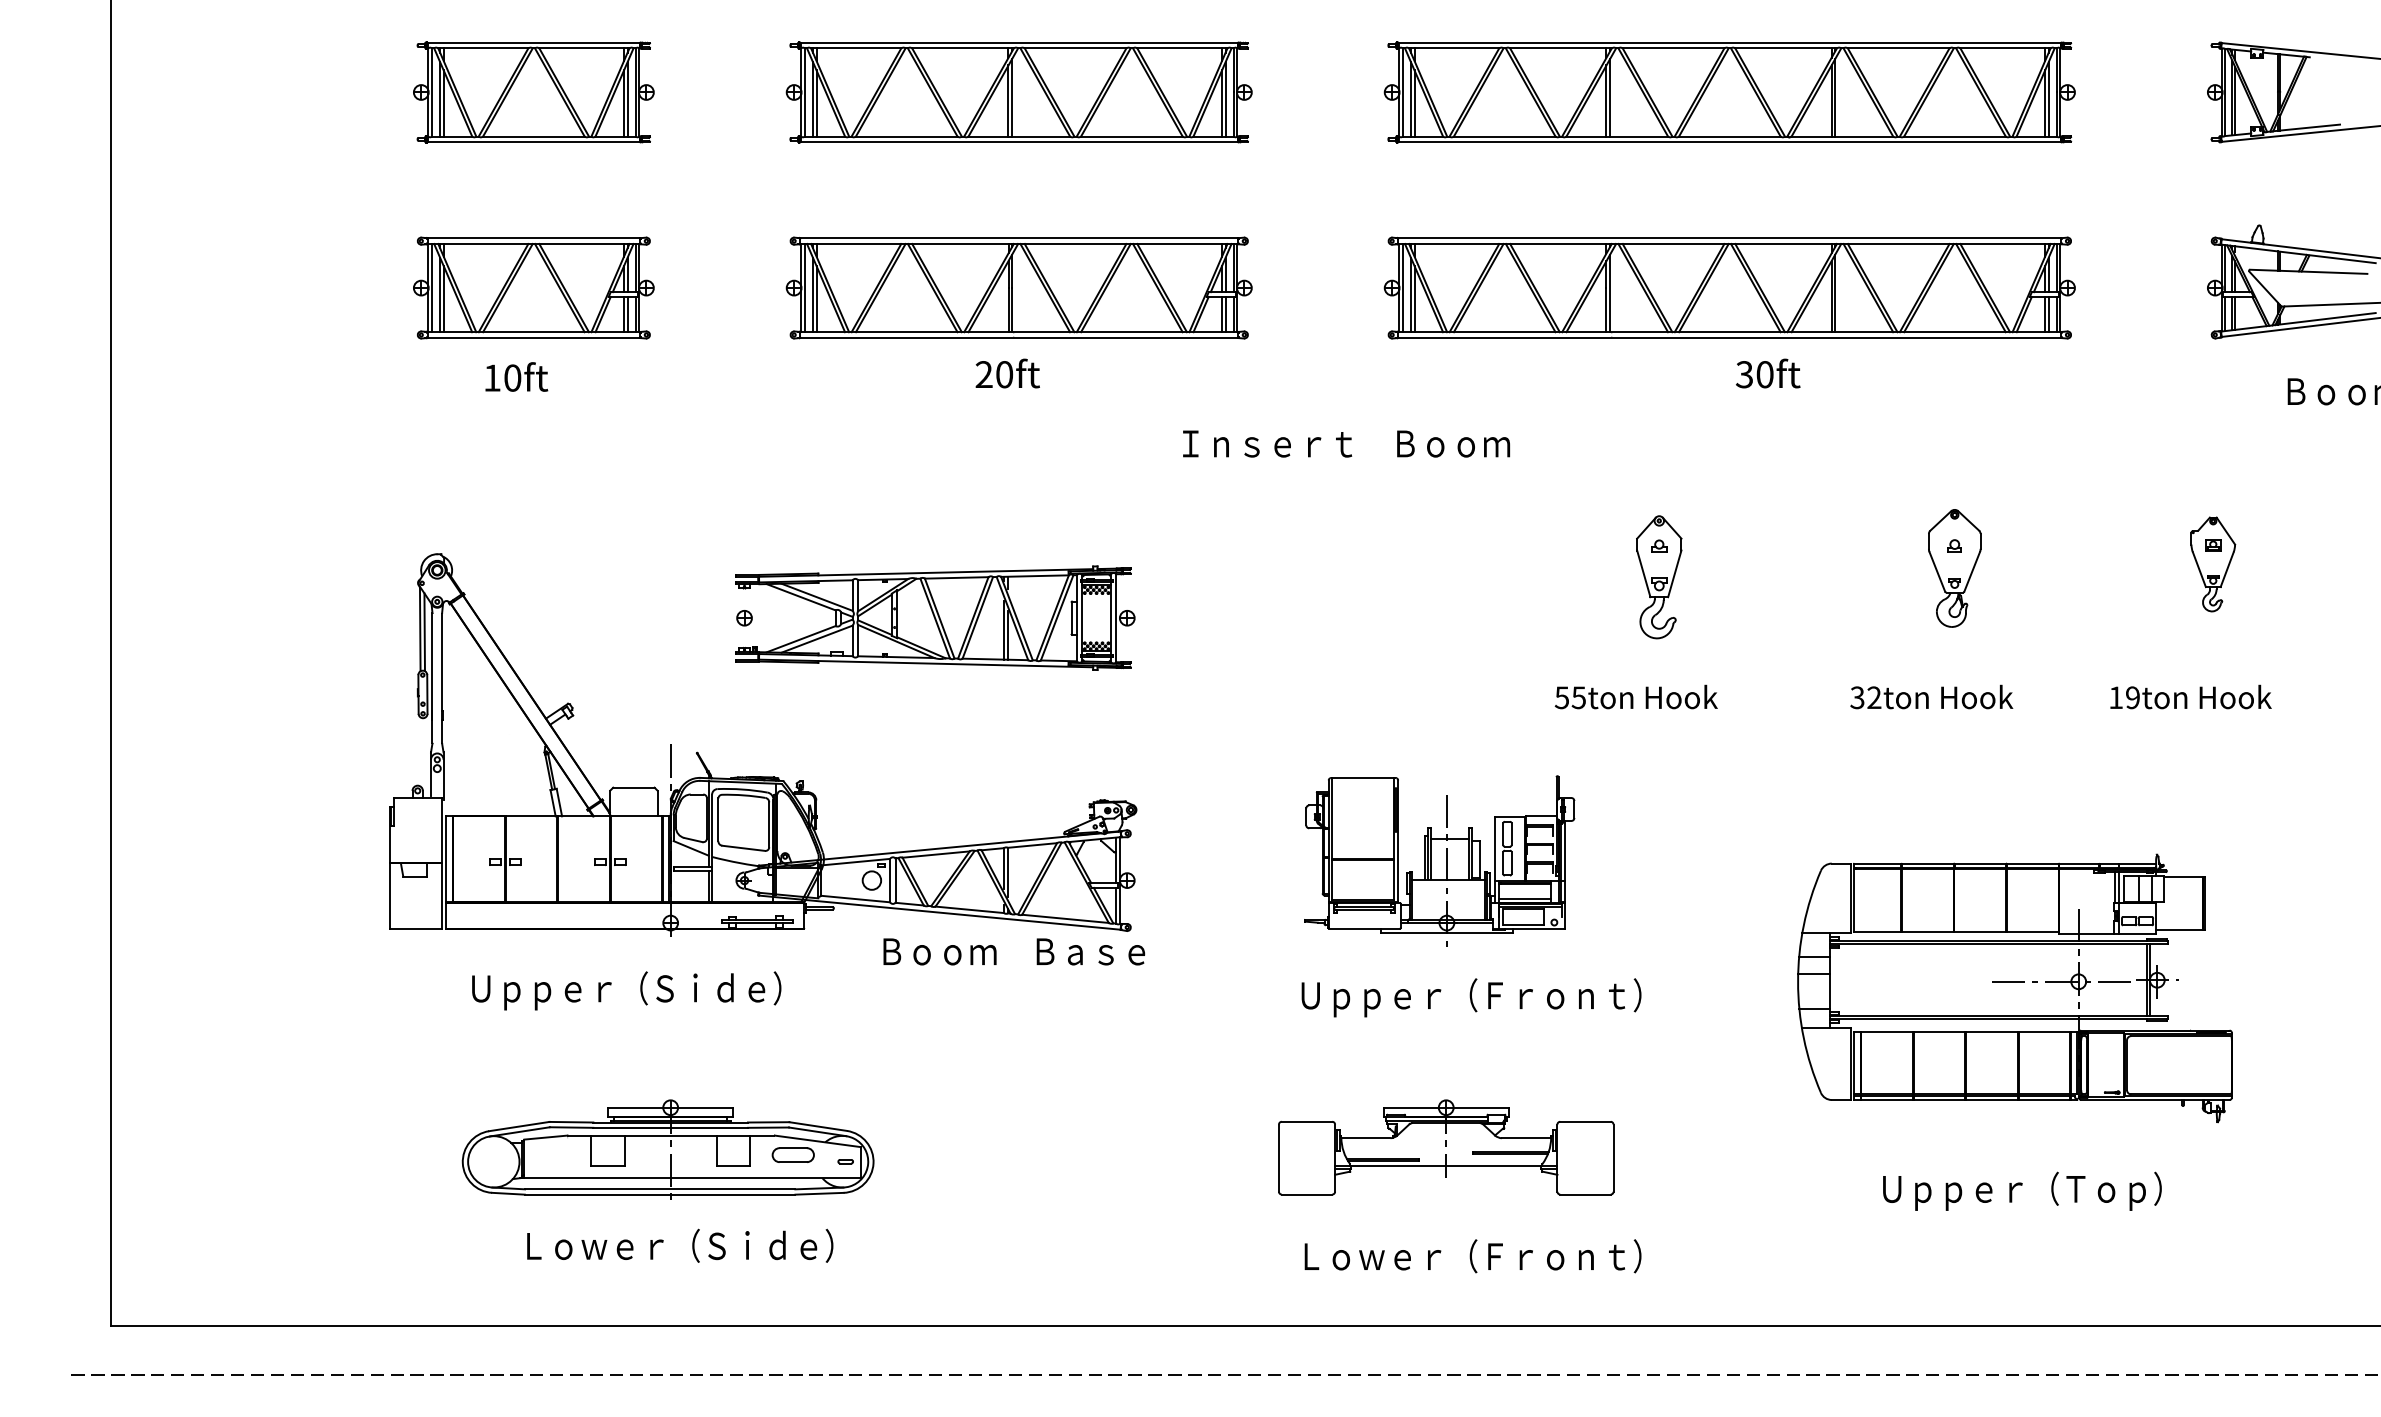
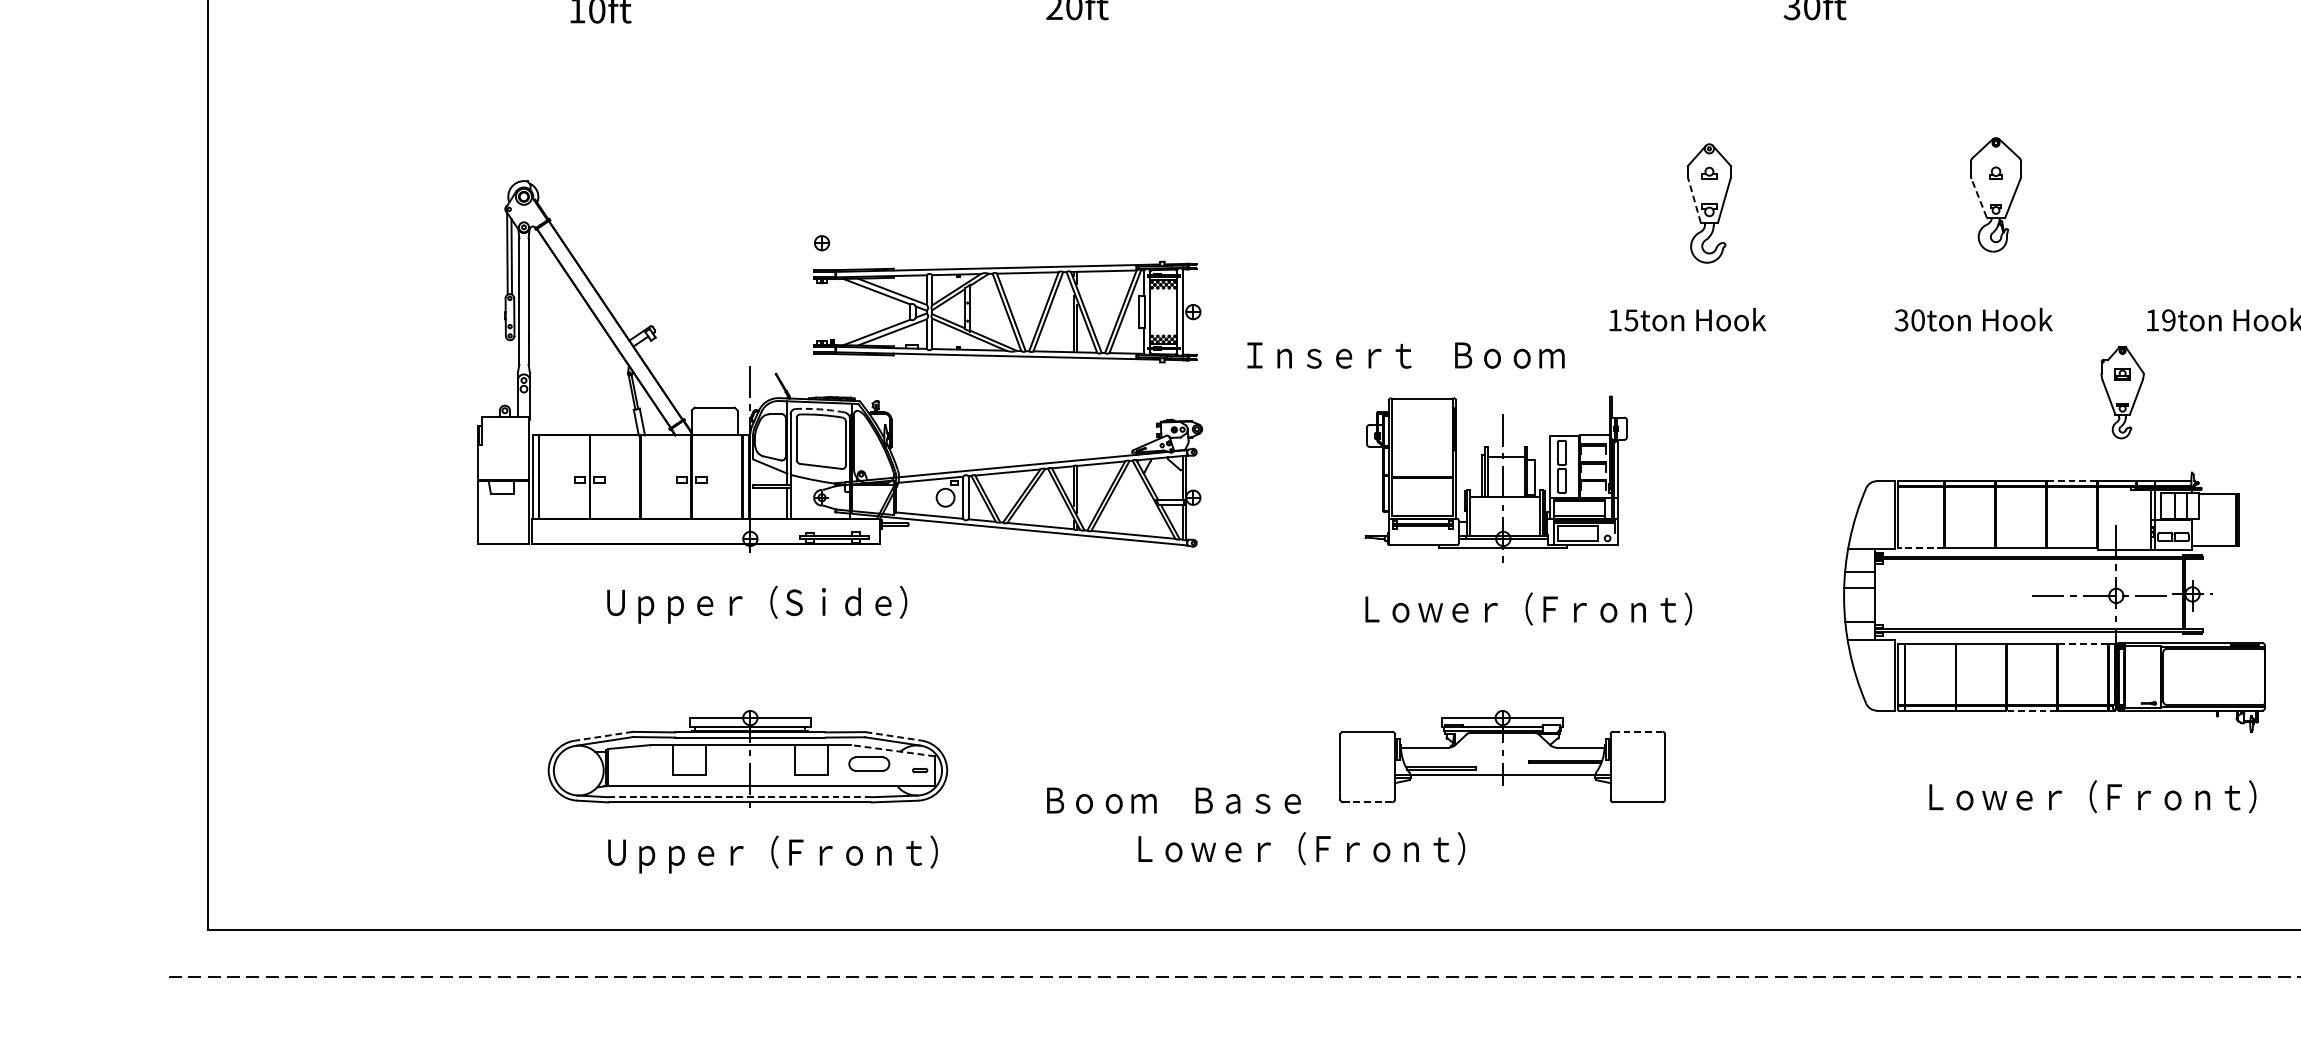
text: (1346, 443) -> (1405, 355), moved
part: (2213, 564) -> (2122, 392), moved
line: (1937, 571) -> (1979, 197), solid -> dashed
line: (1643, 573) -> (1694, 199), solid -> dashed
part: (935, 617) -> (1007, 311), moved
text: (1561, 697) -> (1614, 320), 55ton -> 15ton
text: (1874, 697) -> (1918, 320), 32ton -> 30ton
arc: (742, 789) -> (820, 409), solid -> dashed
line: (2032, 863) -> (2071, 481), solid -> dashed
line: (1877, 931) -> (1921, 547), solid -> dashed
text: (1014, 951) -> (1174, 800), moved
text: (626, 990) -> (756, 604), moved
text: (1342, 999) -> (1402, 613), Ｕｐｐｅｒ（Ｆｒｏｎｔ） -> Ｌｏｗｅｒ（Ｆｒｏｎｔ）
line: (2044, 1031) -> (2083, 644), solid -> dashed
line: (1991, 1100) -> (2031, 711), solid -> dashed
line: (1584, 1121) -> (1636, 731), solid -> dashed
line: (519, 1126) -> (603, 736), solid -> dashed
line: (818, 1126) -> (893, 736), solid -> dashed
line: (817, 1141) -> (892, 750), solid -> dashed
line: (659, 1189) -> (739, 797), solid -> dashed
text: (2053, 1190) -> (2091, 798), Ｕｐｐｅｒ（Ｔｏｐ） -> Ｌｏｗｅｒ（Ｆｒｏｎｔ）
line: (1306, 1194) -> (1367, 802), solid -> dashed
text: (693, 1247) -> (772, 853), Ｌｏｗｅｒ（Ｓｉｄｅ） -> Ｕｐｐｅｒ（Ｆｒｏｎｔ）
text: (1472, 1256) -> (1301, 848), moved

